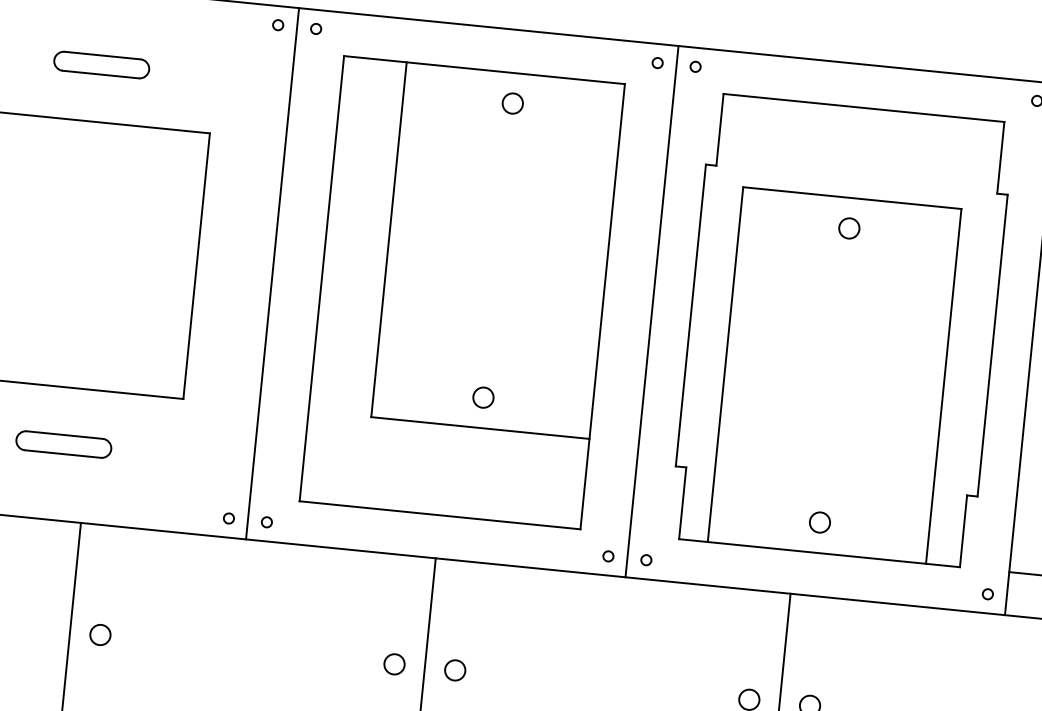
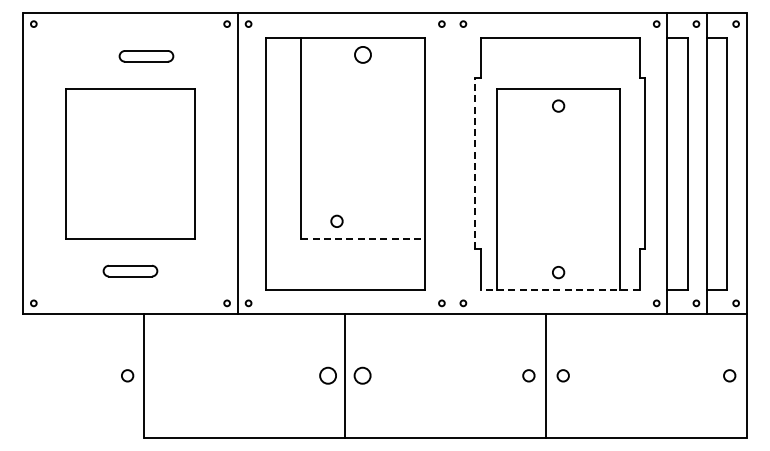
part: (101, 65) -> (146, 56), moved
circle: (512, 102) -> (362, 54), size x1.4
line: (651, 311) -> (452, 163), removed
line: (690, 315) -> (474, 163), solid -> dashed
circle: (482, 396) -> (336, 220), moved
line: (479, 427) -> (362, 238), solid -> dashed
line: (818, 552) -> (559, 289), solid -> dashed
circle: (100, 634) -> (127, 375), moved
circle: (393, 663) -> (327, 375), size x1.4
circle: (453, 669) -> (361, 375), size x1.4

